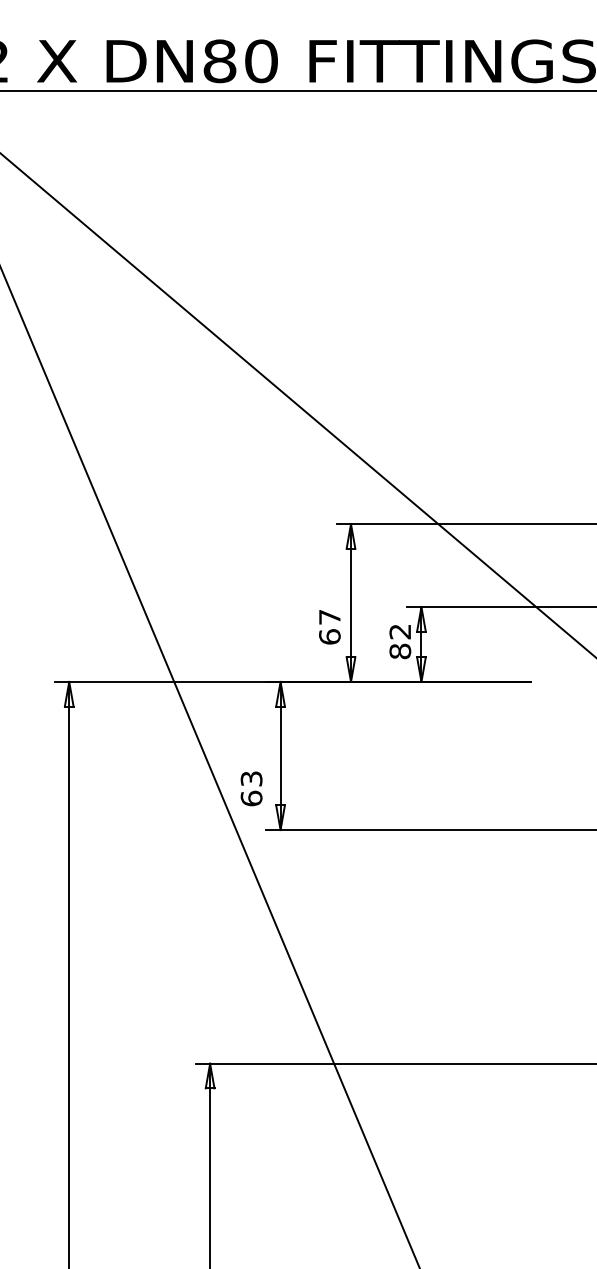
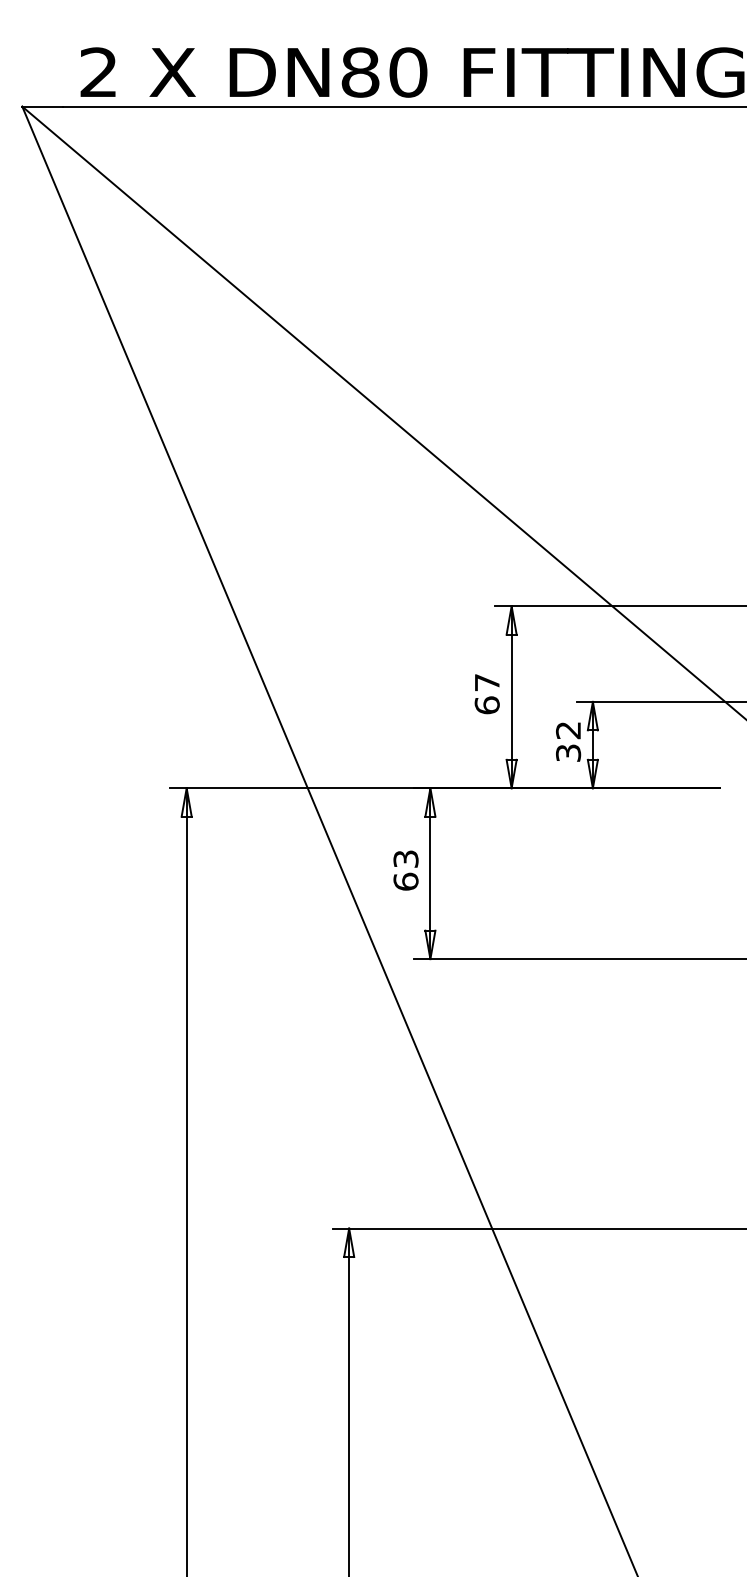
text: (329, 627) -> (486, 694), moved
text: (400, 650) -> (568, 752), 82 -> 32
text: (251, 788) -> (405, 870), moved

